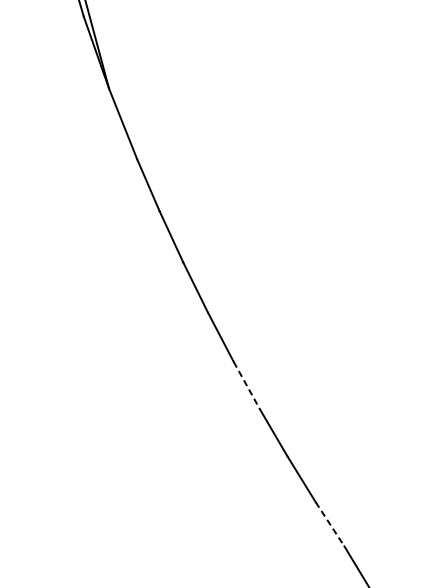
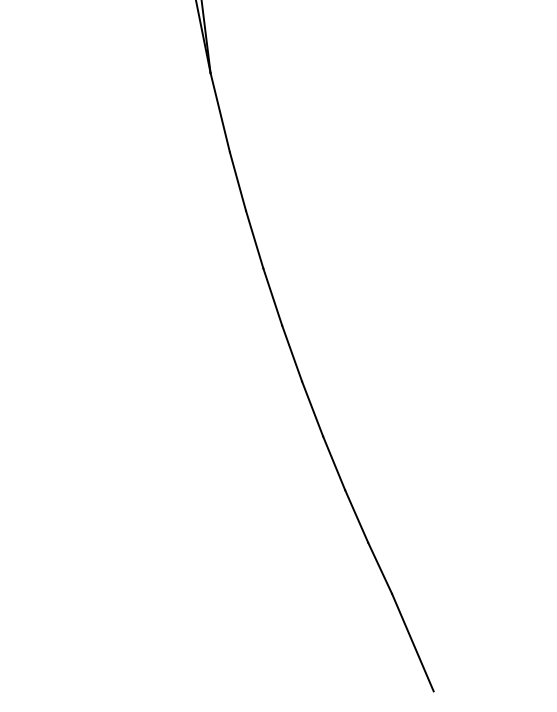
line: (246, 386) -> (312, 409), dashed -> solid
line: (330, 524) -> (380, 568), dashed -> solid

